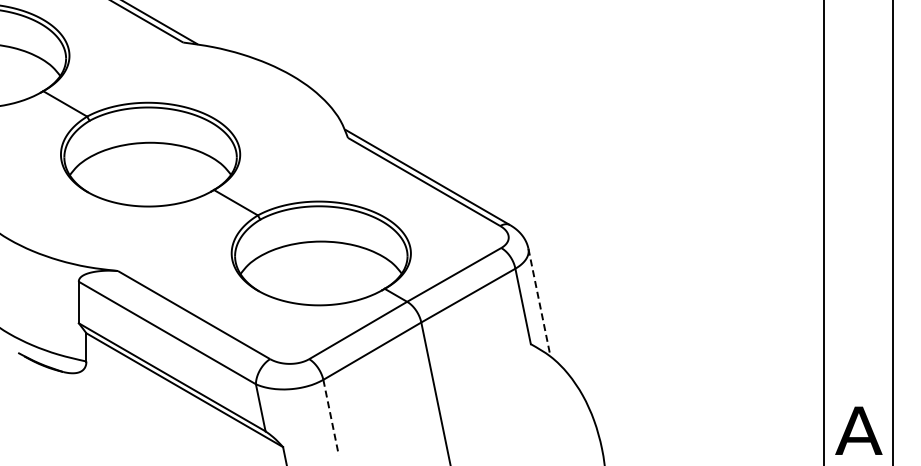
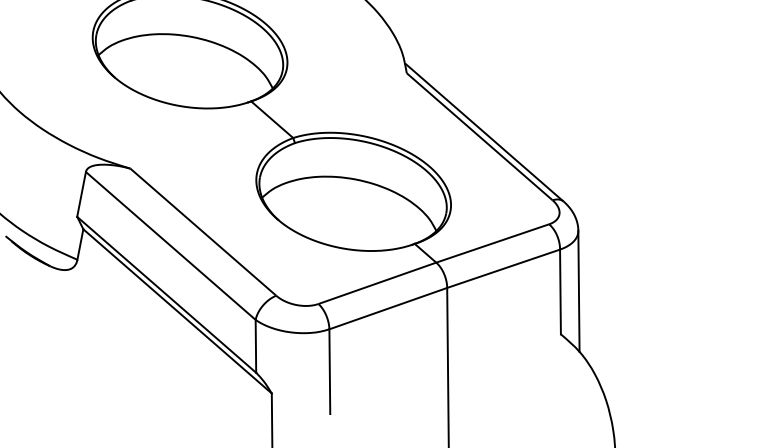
line: (539, 303) -> (578, 292), dashed -> solid
line: (331, 417) -> (330, 371), dashed -> solid

